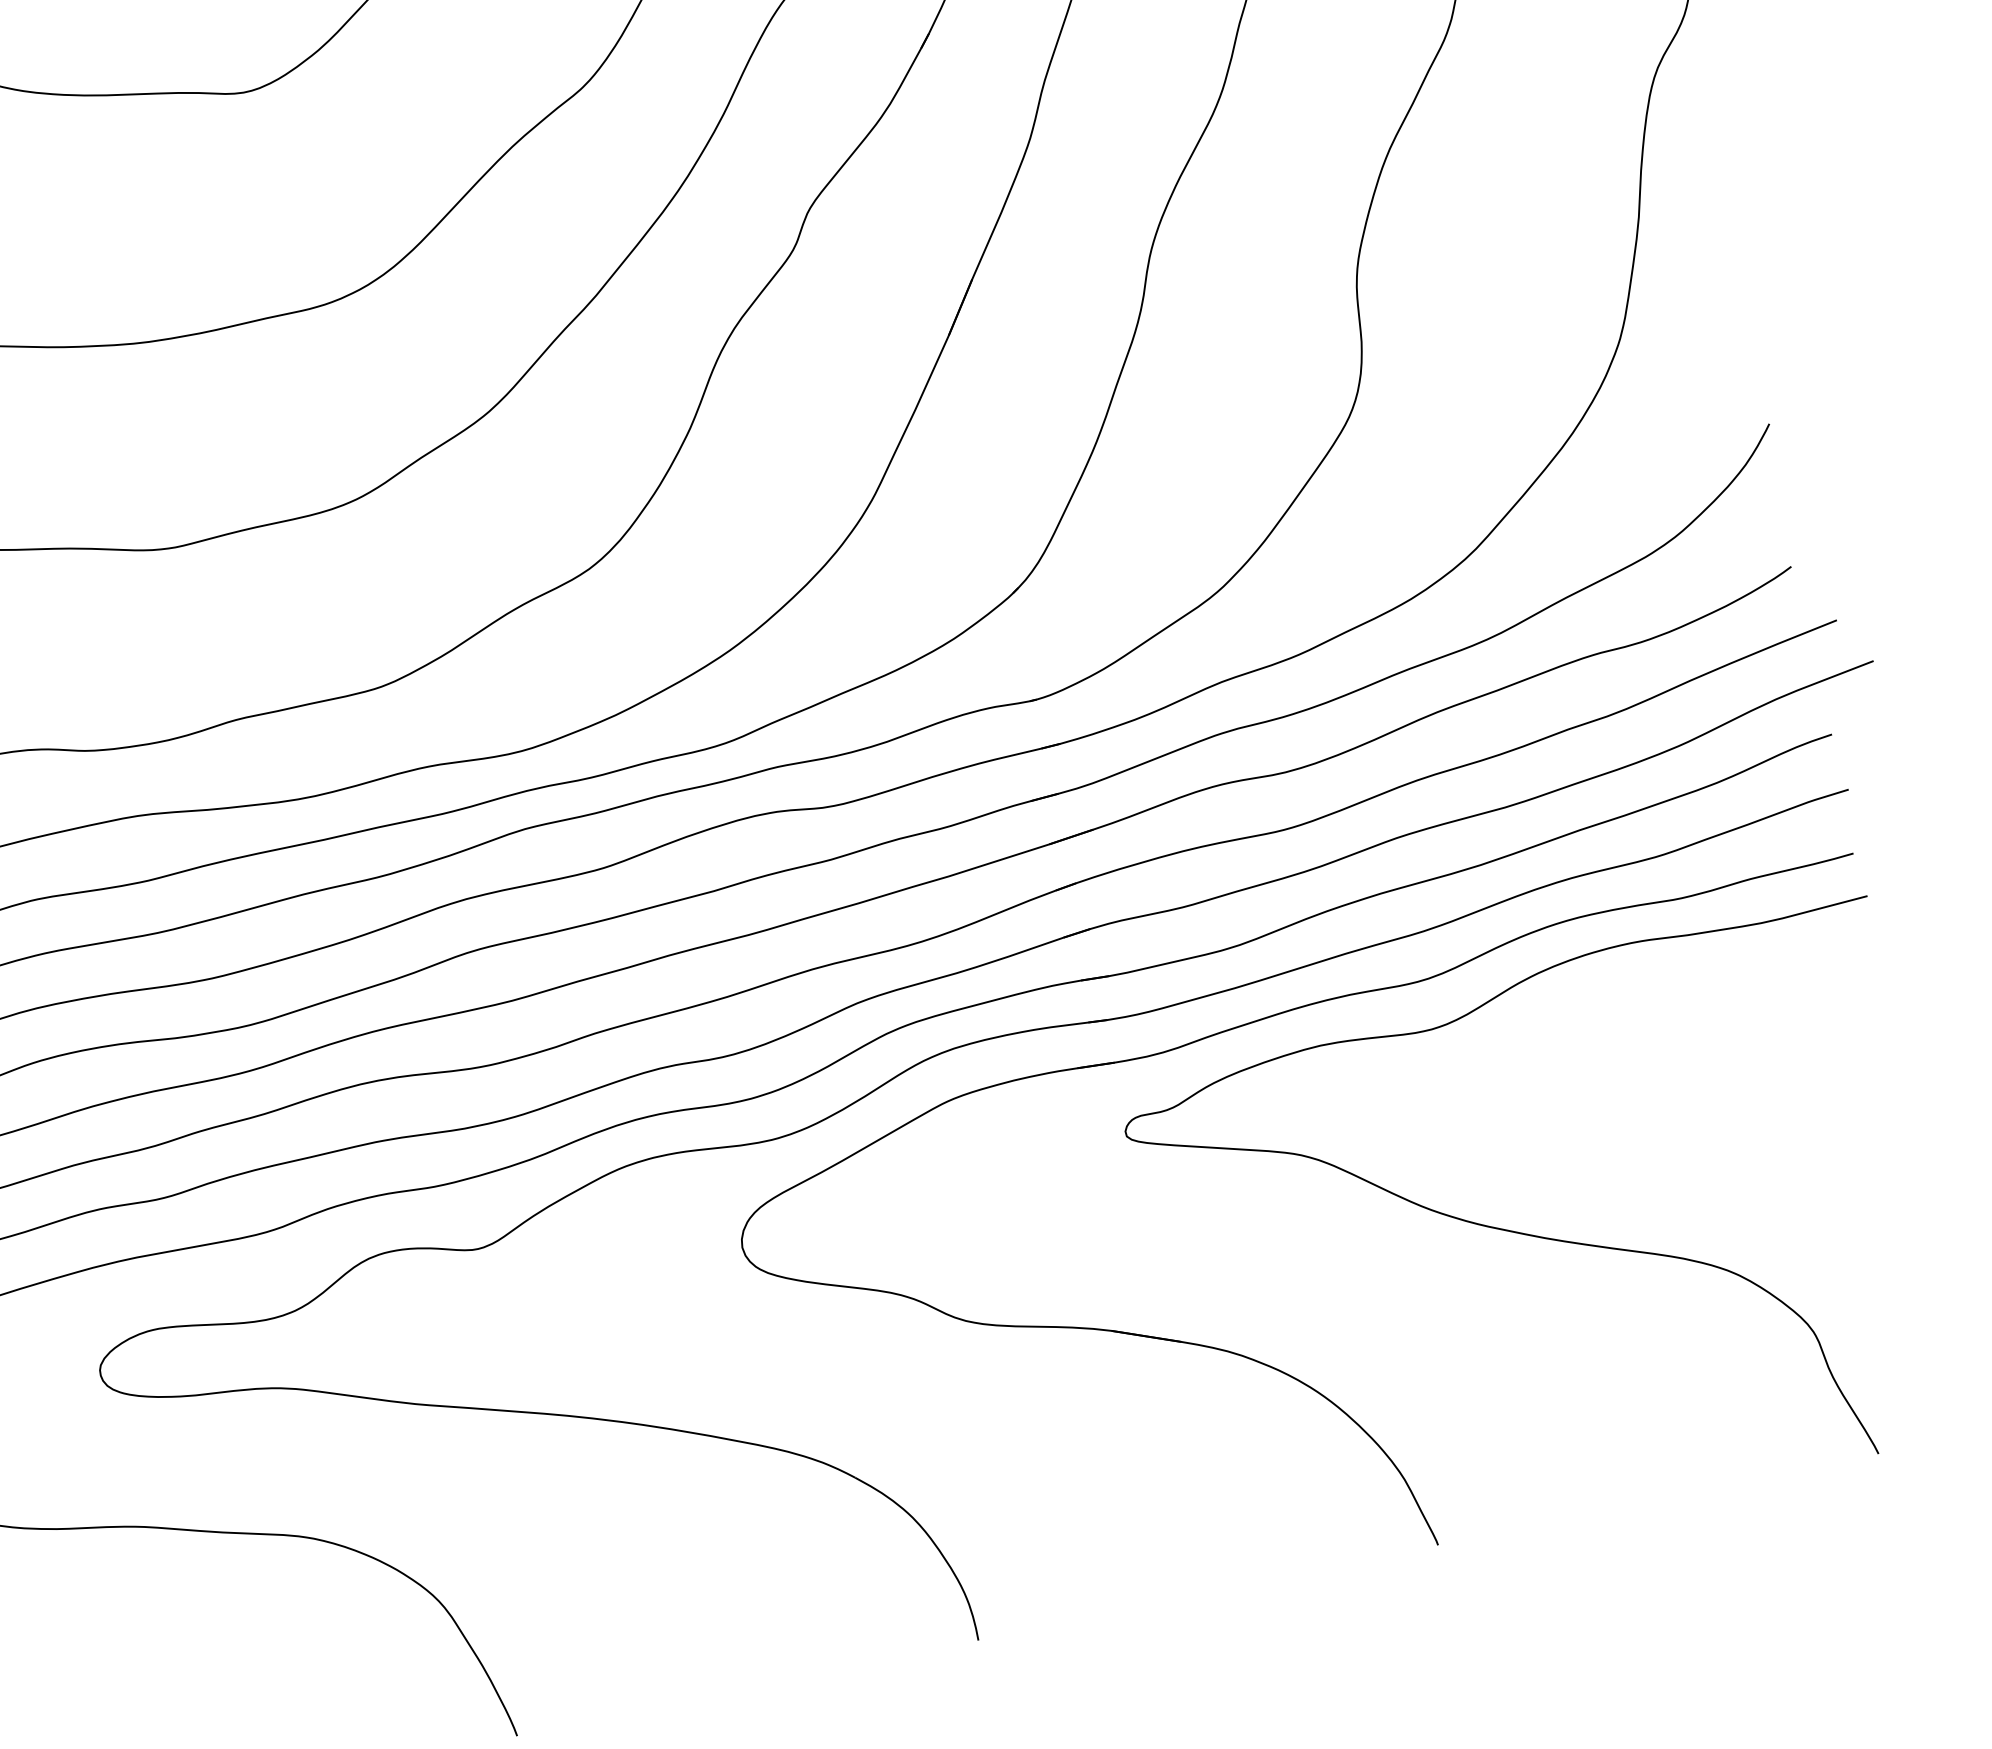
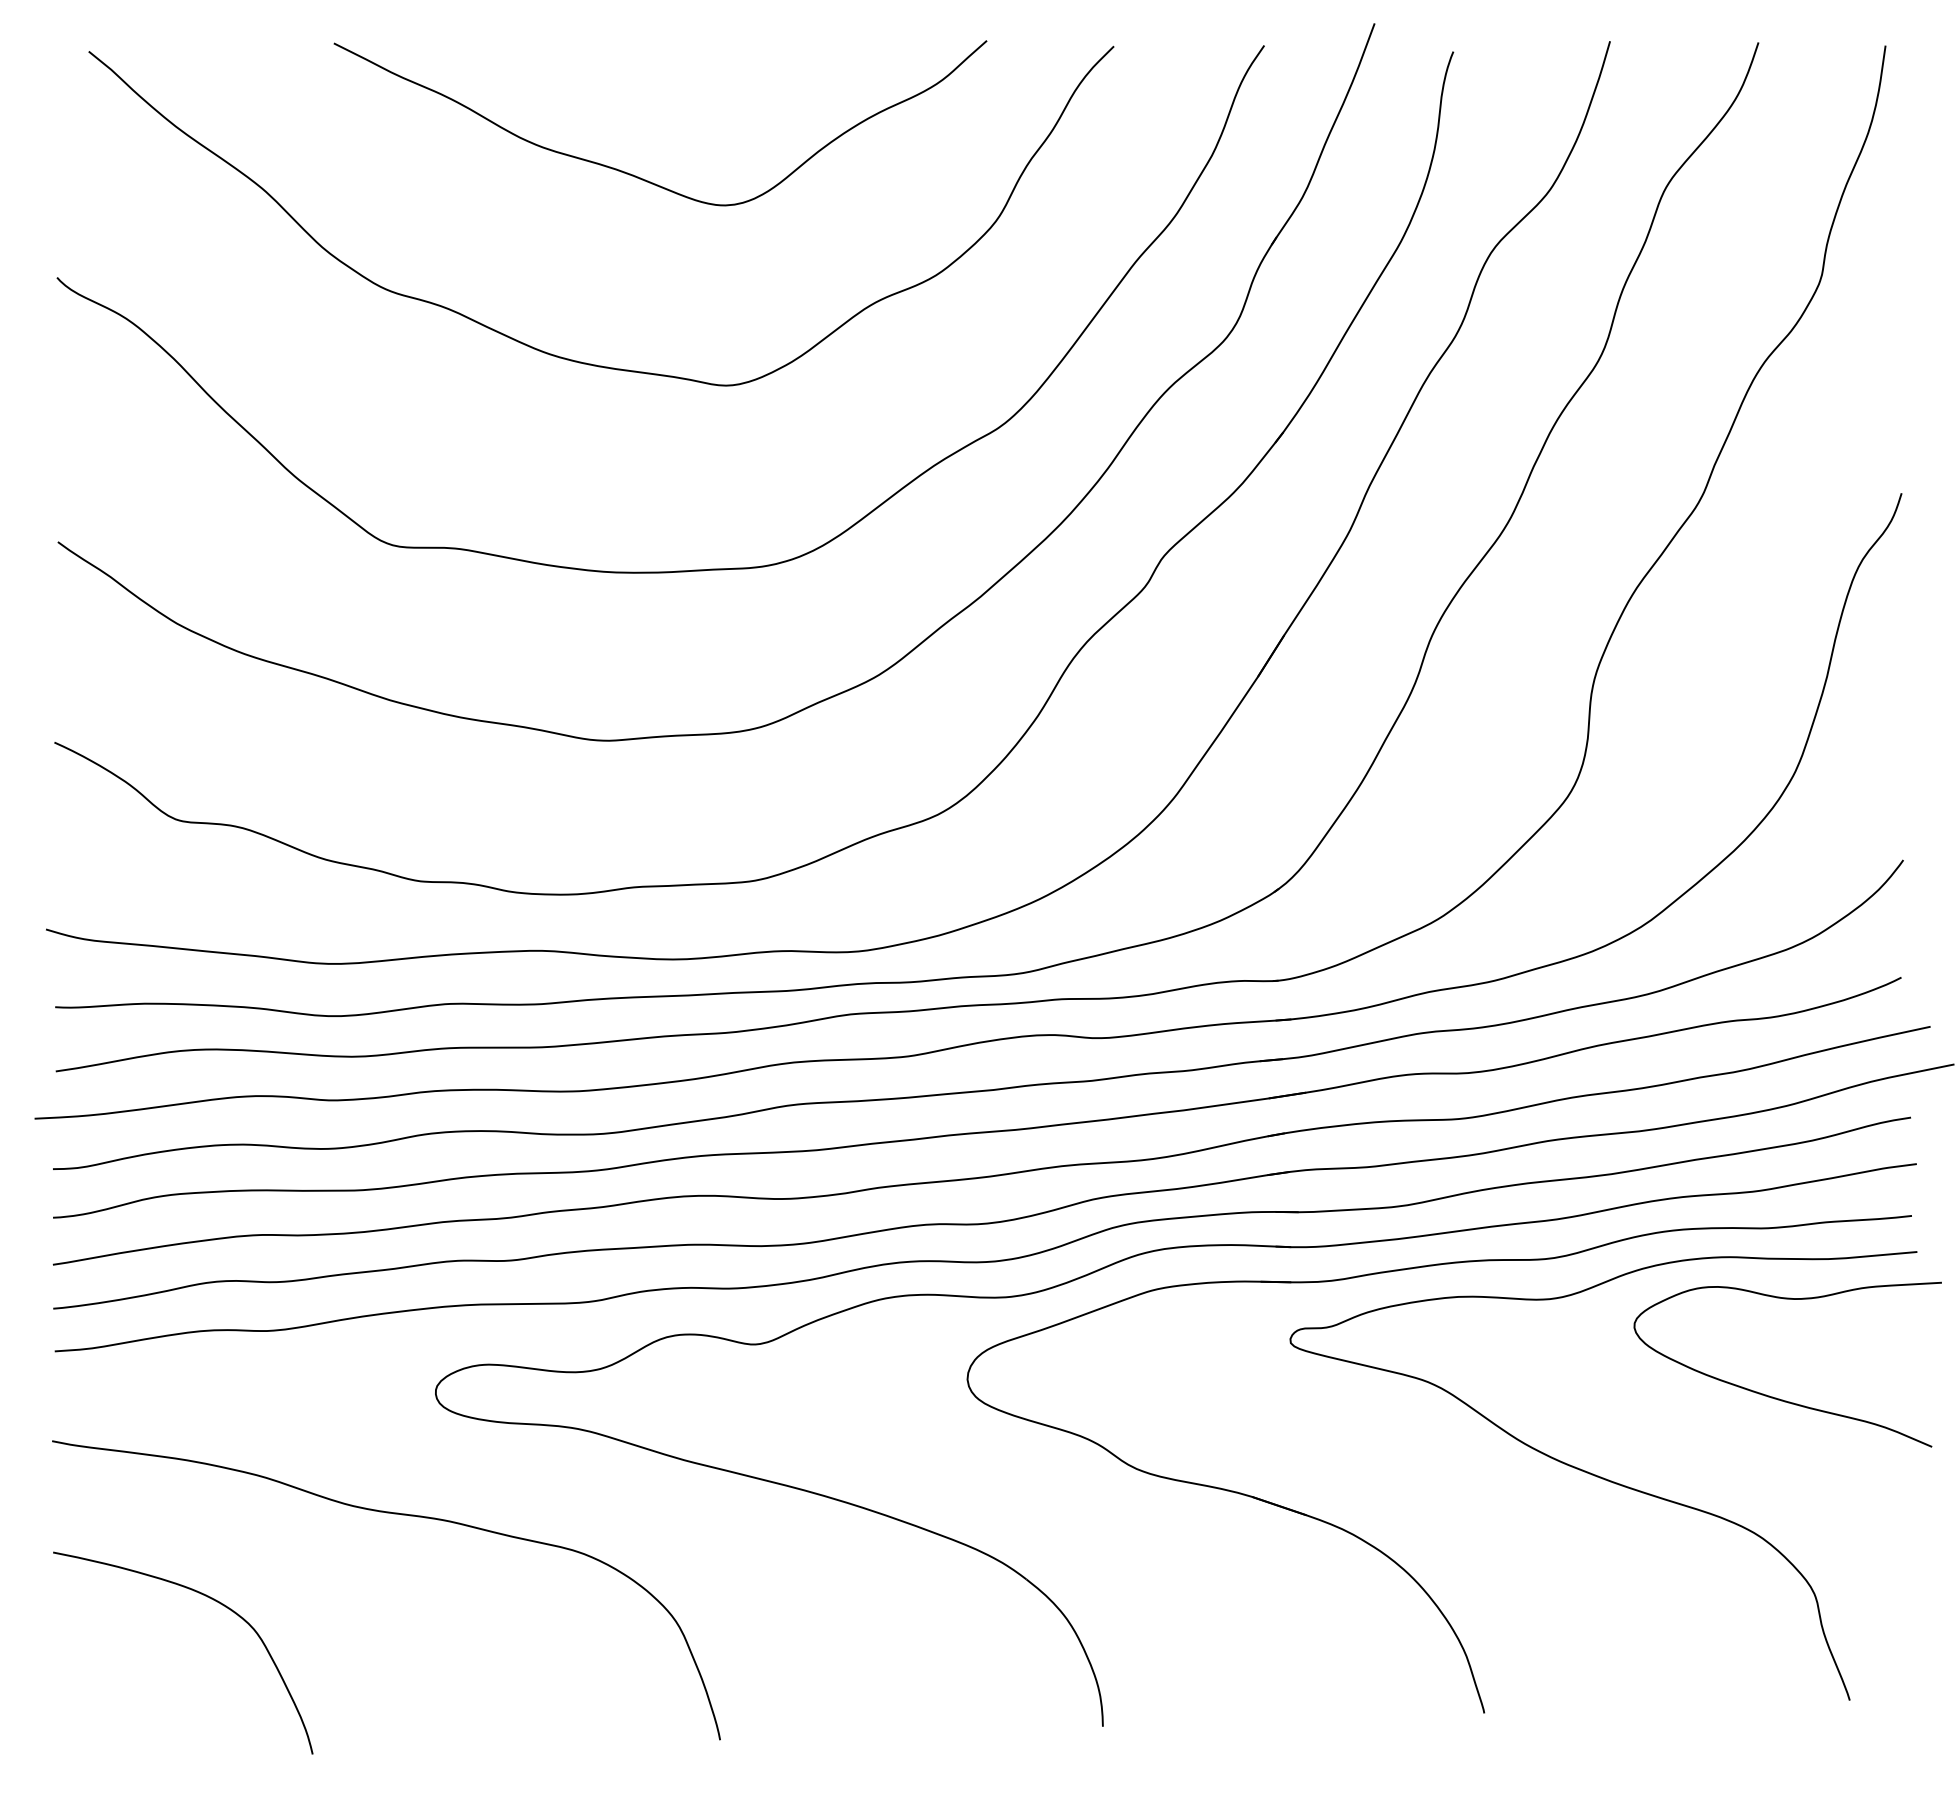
curve: (1726, 1101) -> (1776, 1397), added

